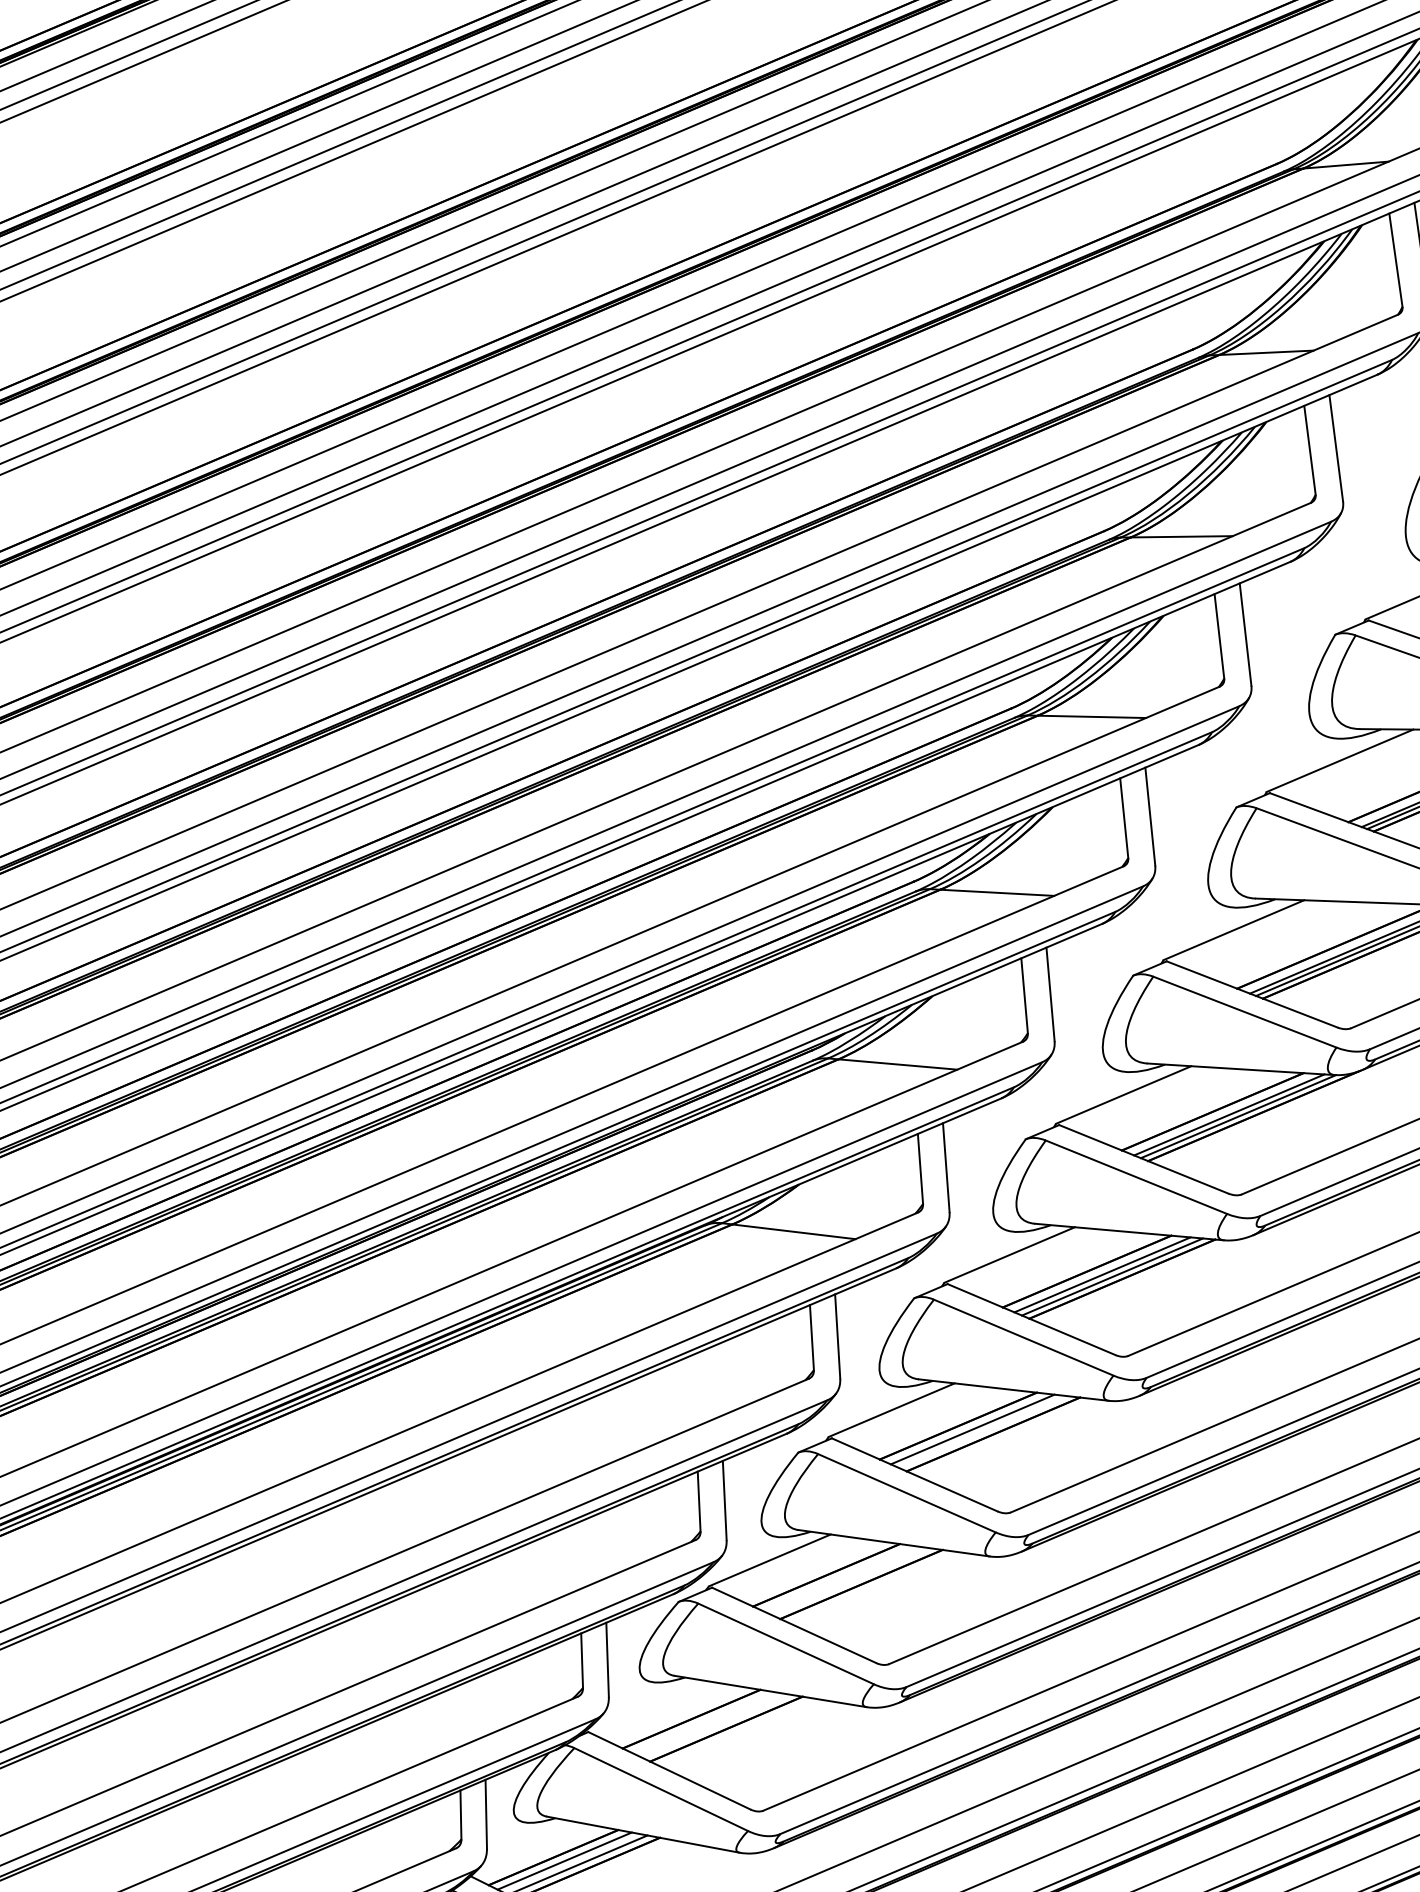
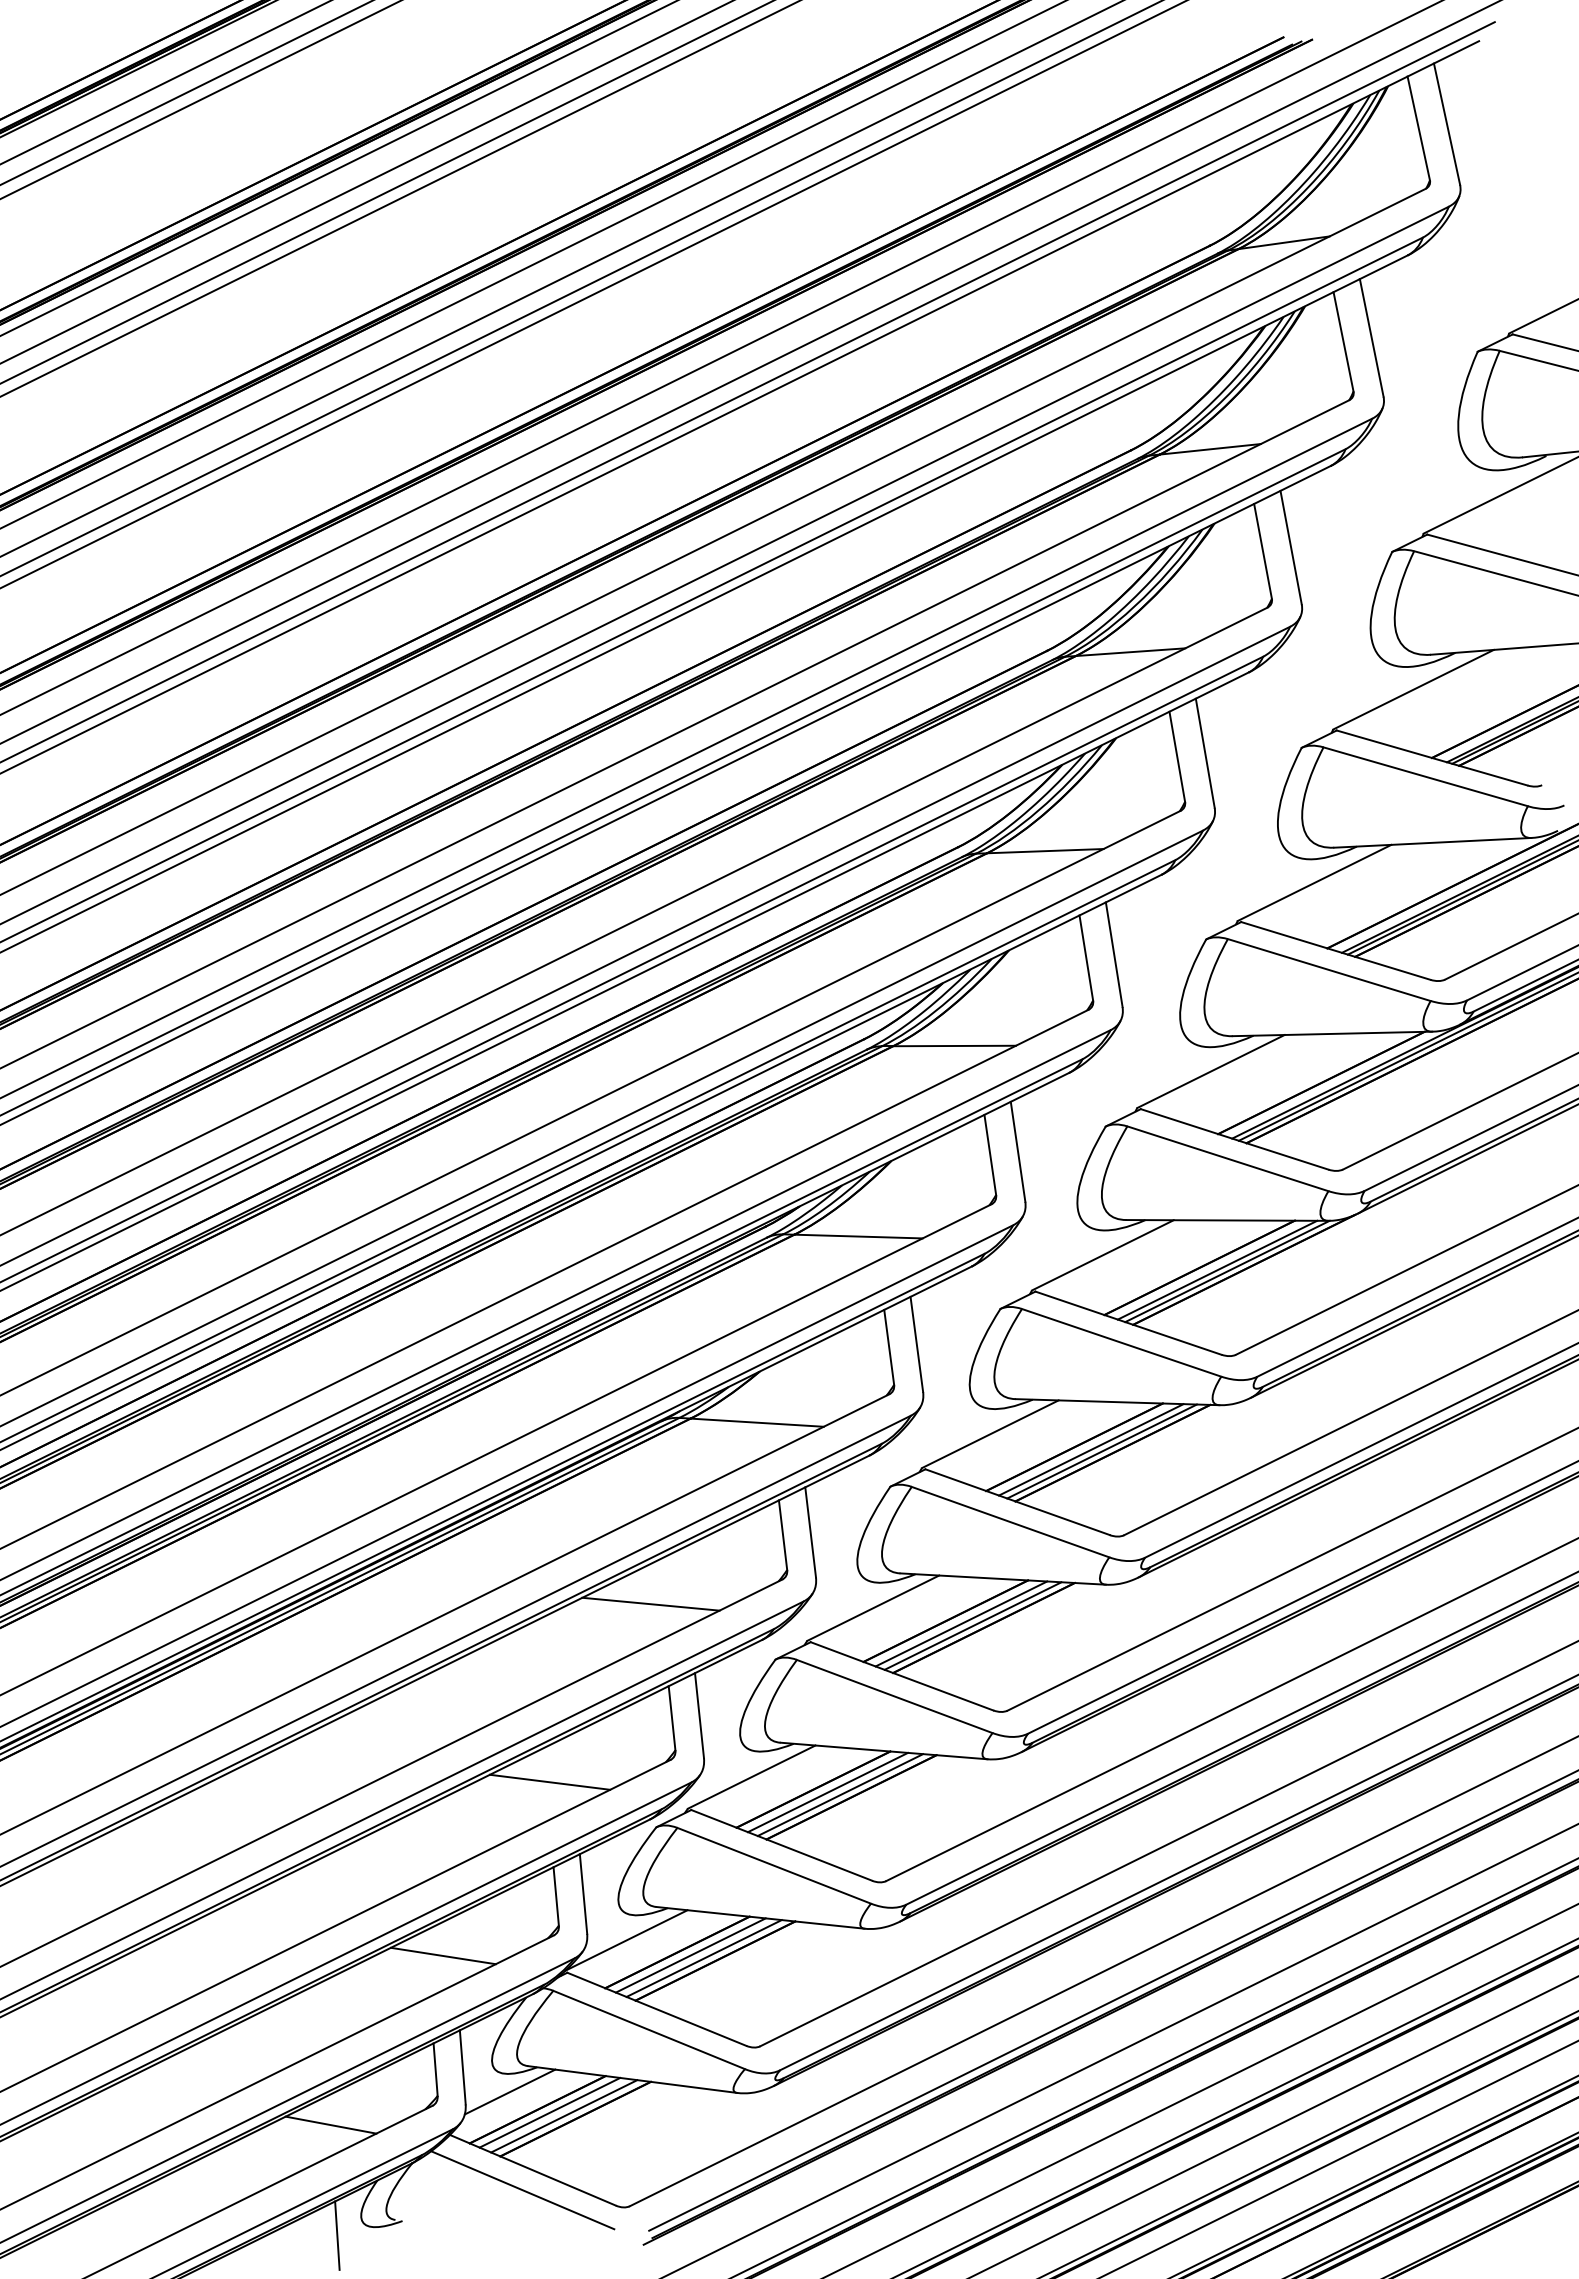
line: (685, 1393) -> (650, 1603), added
line: (982, 1431) -> (972, 1625), added
line: (582, 1553) -> (549, 1781), added
line: (839, 1578) -> (827, 1792), added
line: (851, 1582) -> (840, 1795), added
line: (644, 1705) -> (626, 1940), added
line: (473, 1709) -> (442, 1955), added
line: (703, 1722) -> (690, 1955), added
line: (715, 1726) -> (703, 1958), added
line: (528, 1839) -> (509, 2091), added
line: (360, 1860) -> (330, 2124), added

